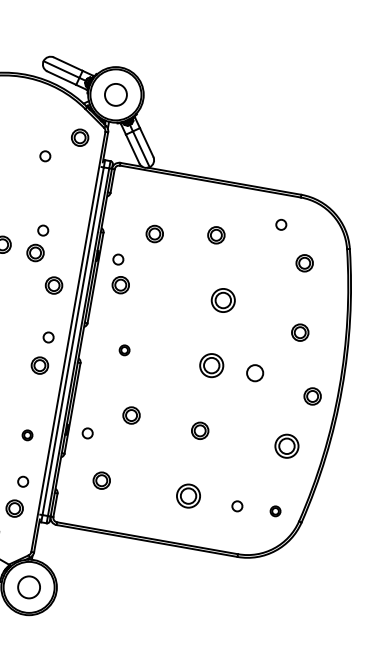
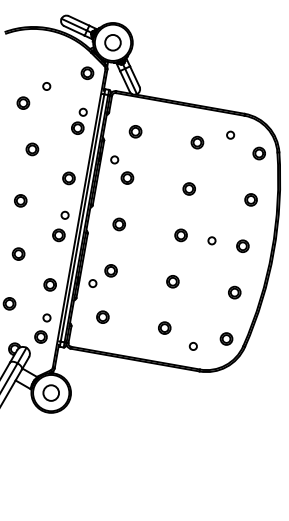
circle: (44, 156) -> (46, 86), moved
part: (154, 233) -> (135, 131), moved
part: (216, 235) -> (197, 142), moved
part: (37, 242) -> (79, 120), moved
part: (303, 263) -> (258, 153), moved
part: (120, 284) -> (127, 177), moved
part: (222, 299) -> (188, 188), size x0.71
part: (299, 332) -> (250, 199), moved
part: (123, 350) -> (118, 224), size x1.67
part: (210, 365) -> (180, 235), size x0.71
circle: (254, 372) -> (211, 240), size x0.62
part: (312, 395) -> (242, 245), moved
part: (130, 415) -> (110, 270), moved
part: (26, 434) -> (49, 284), size x1.67
part: (286, 445) -> (234, 292), size x0.71
part: (188, 495) -> (164, 327), size x0.71
circle: (236, 506) -> (192, 346), moved
part: (275, 510) -> (226, 338), size x1.67

